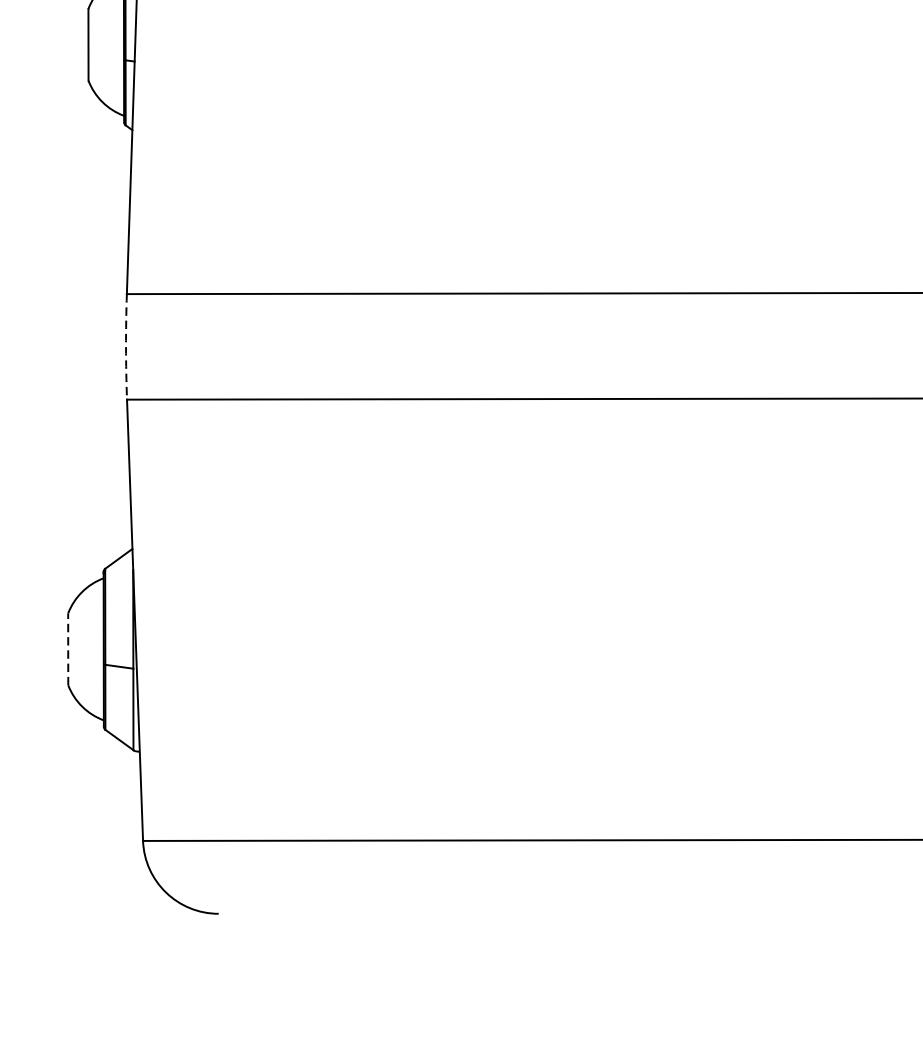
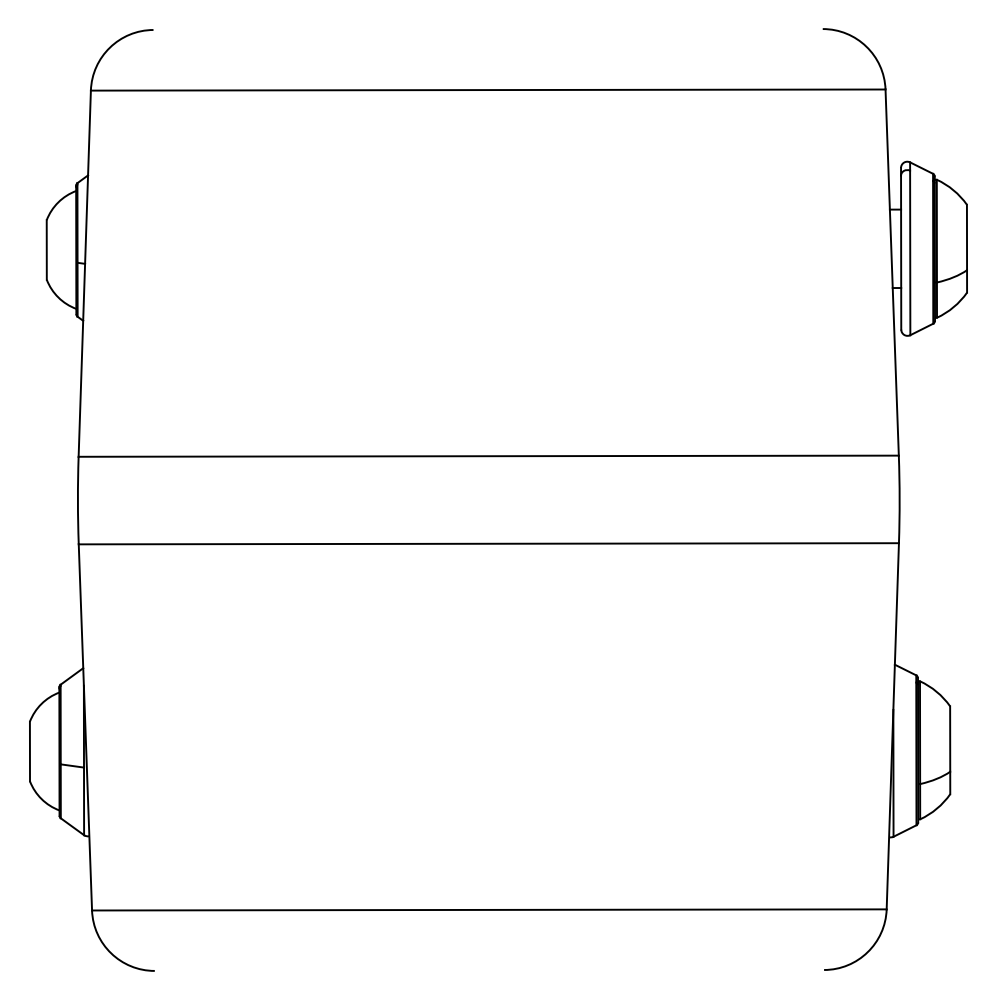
arc: (125, 346) -> (77, 500), dashed -> solid
line: (67, 649) -> (29, 751), dashed -> solid

